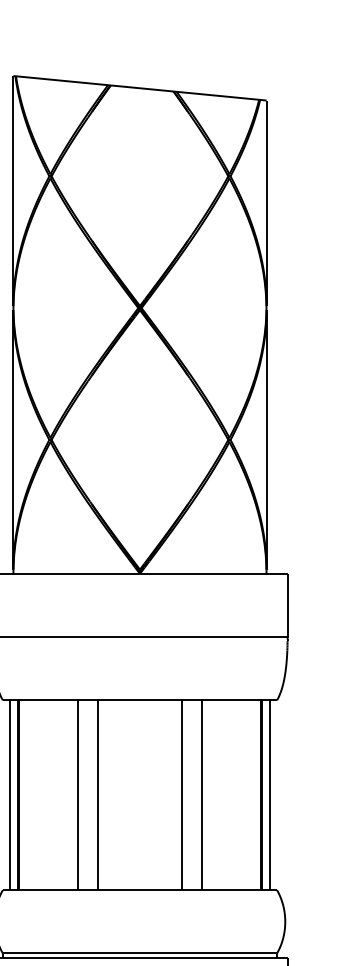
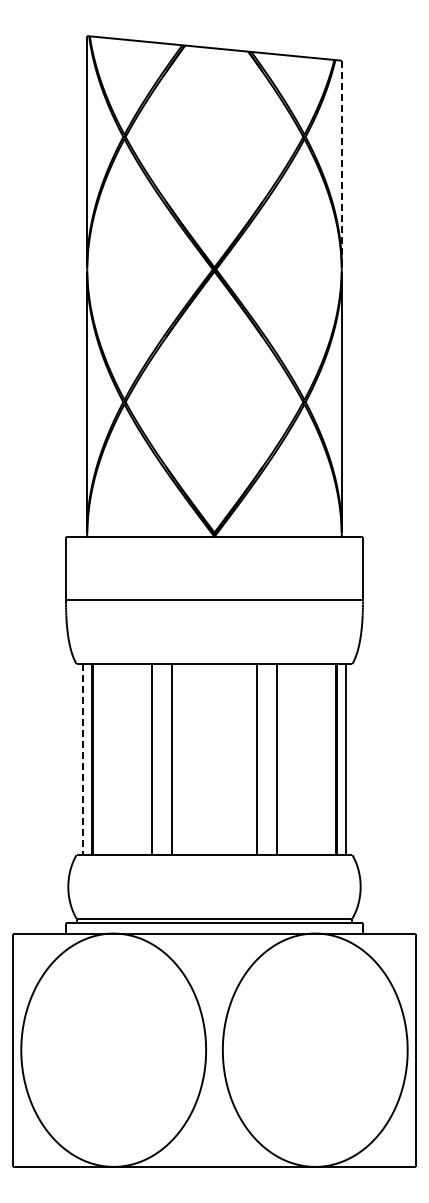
line: (266, 203) -> (341, 164), solid -> dashed
line: (9, 796) -> (83, 760), solid -> dashed

